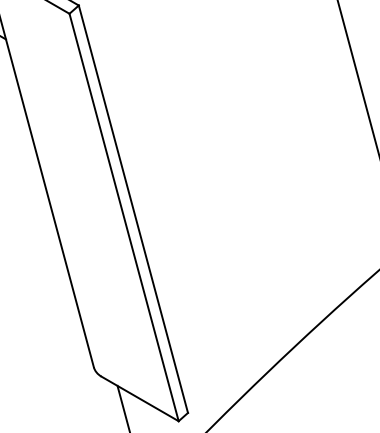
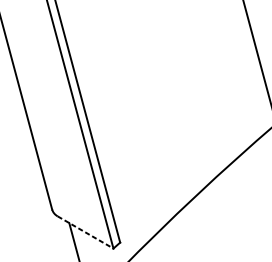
line: (140, 398) -> (85, 232), solid -> dashed

